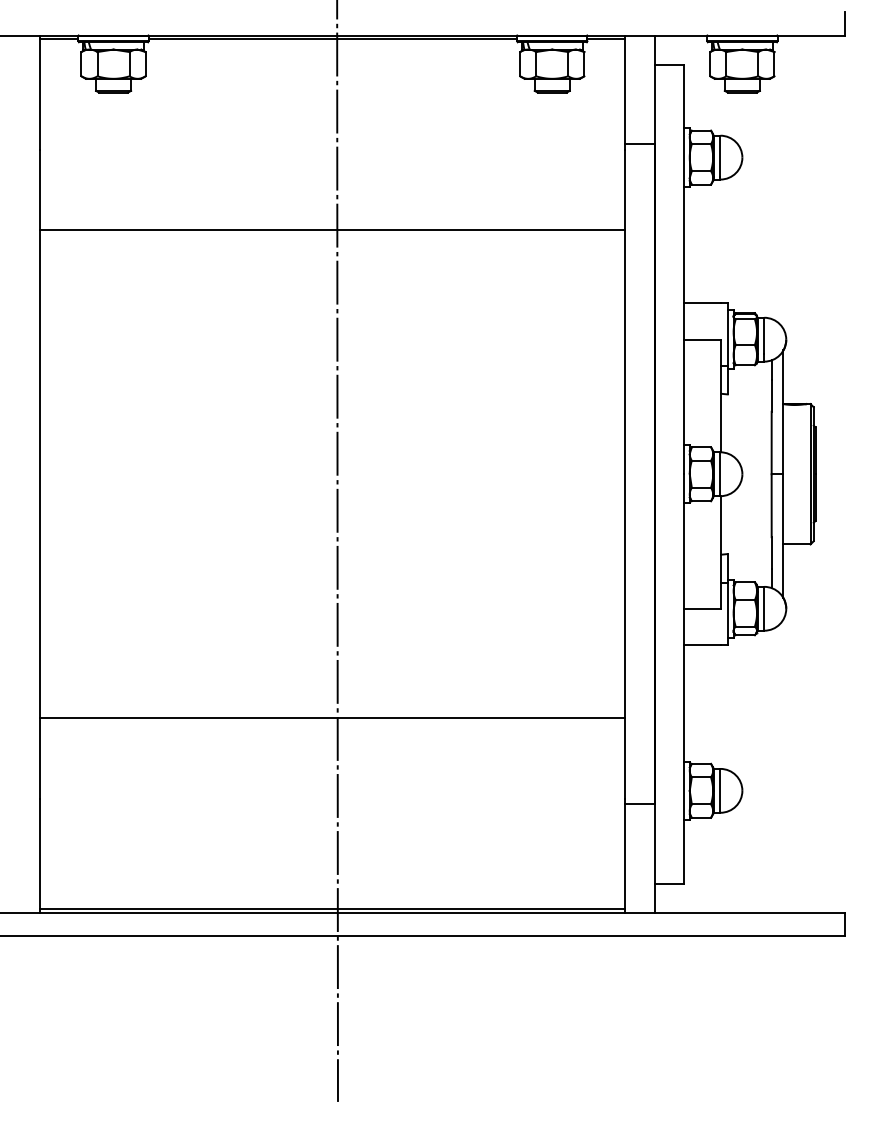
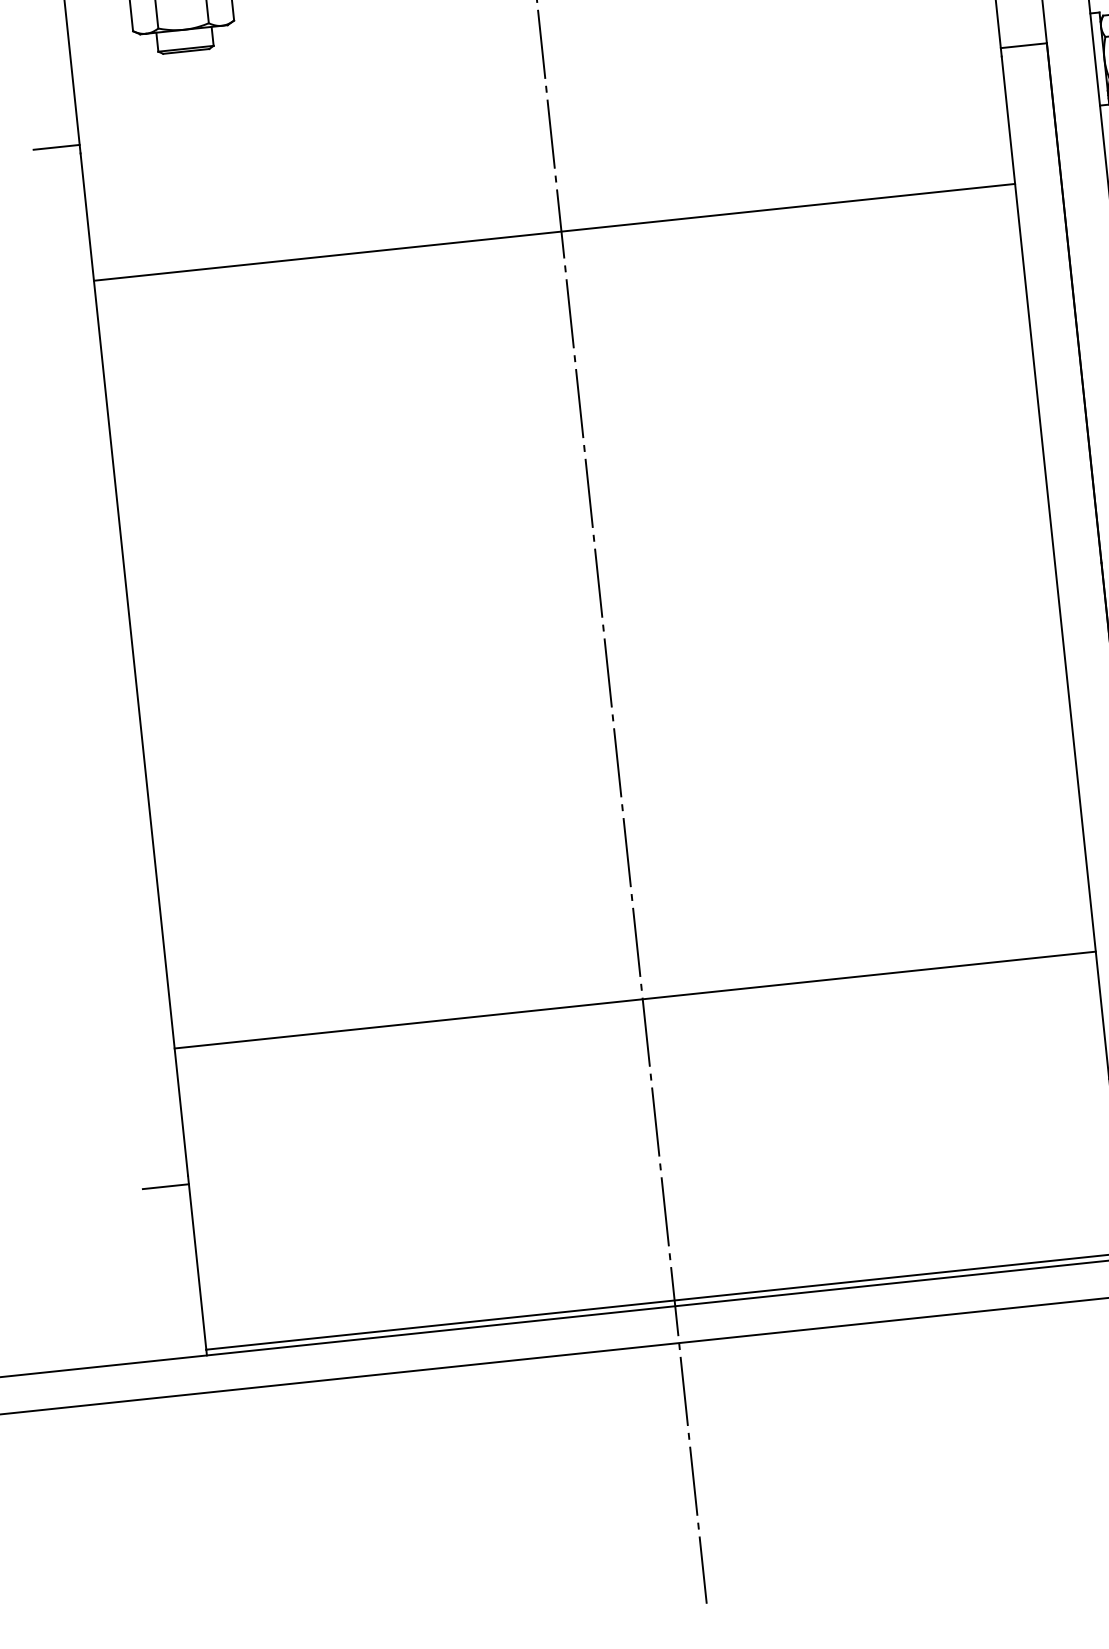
line: (25, 144) -> (56, 147), added
line: (25, 804) -> (165, 1187), added

